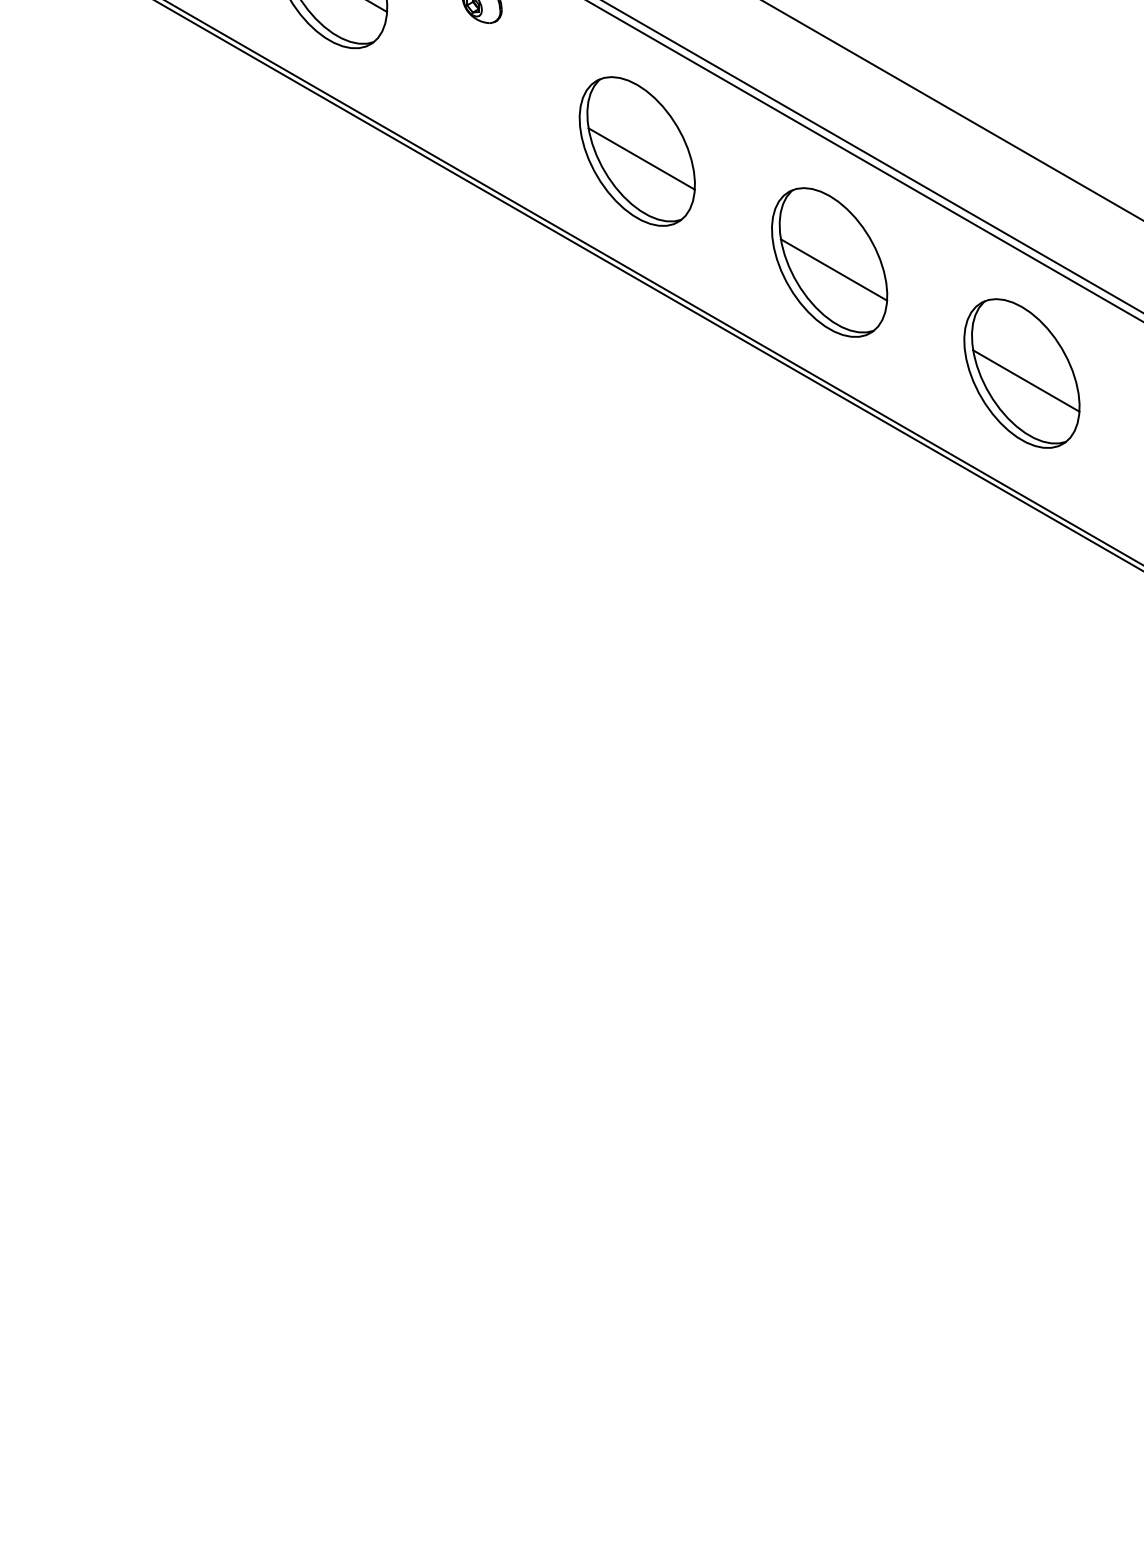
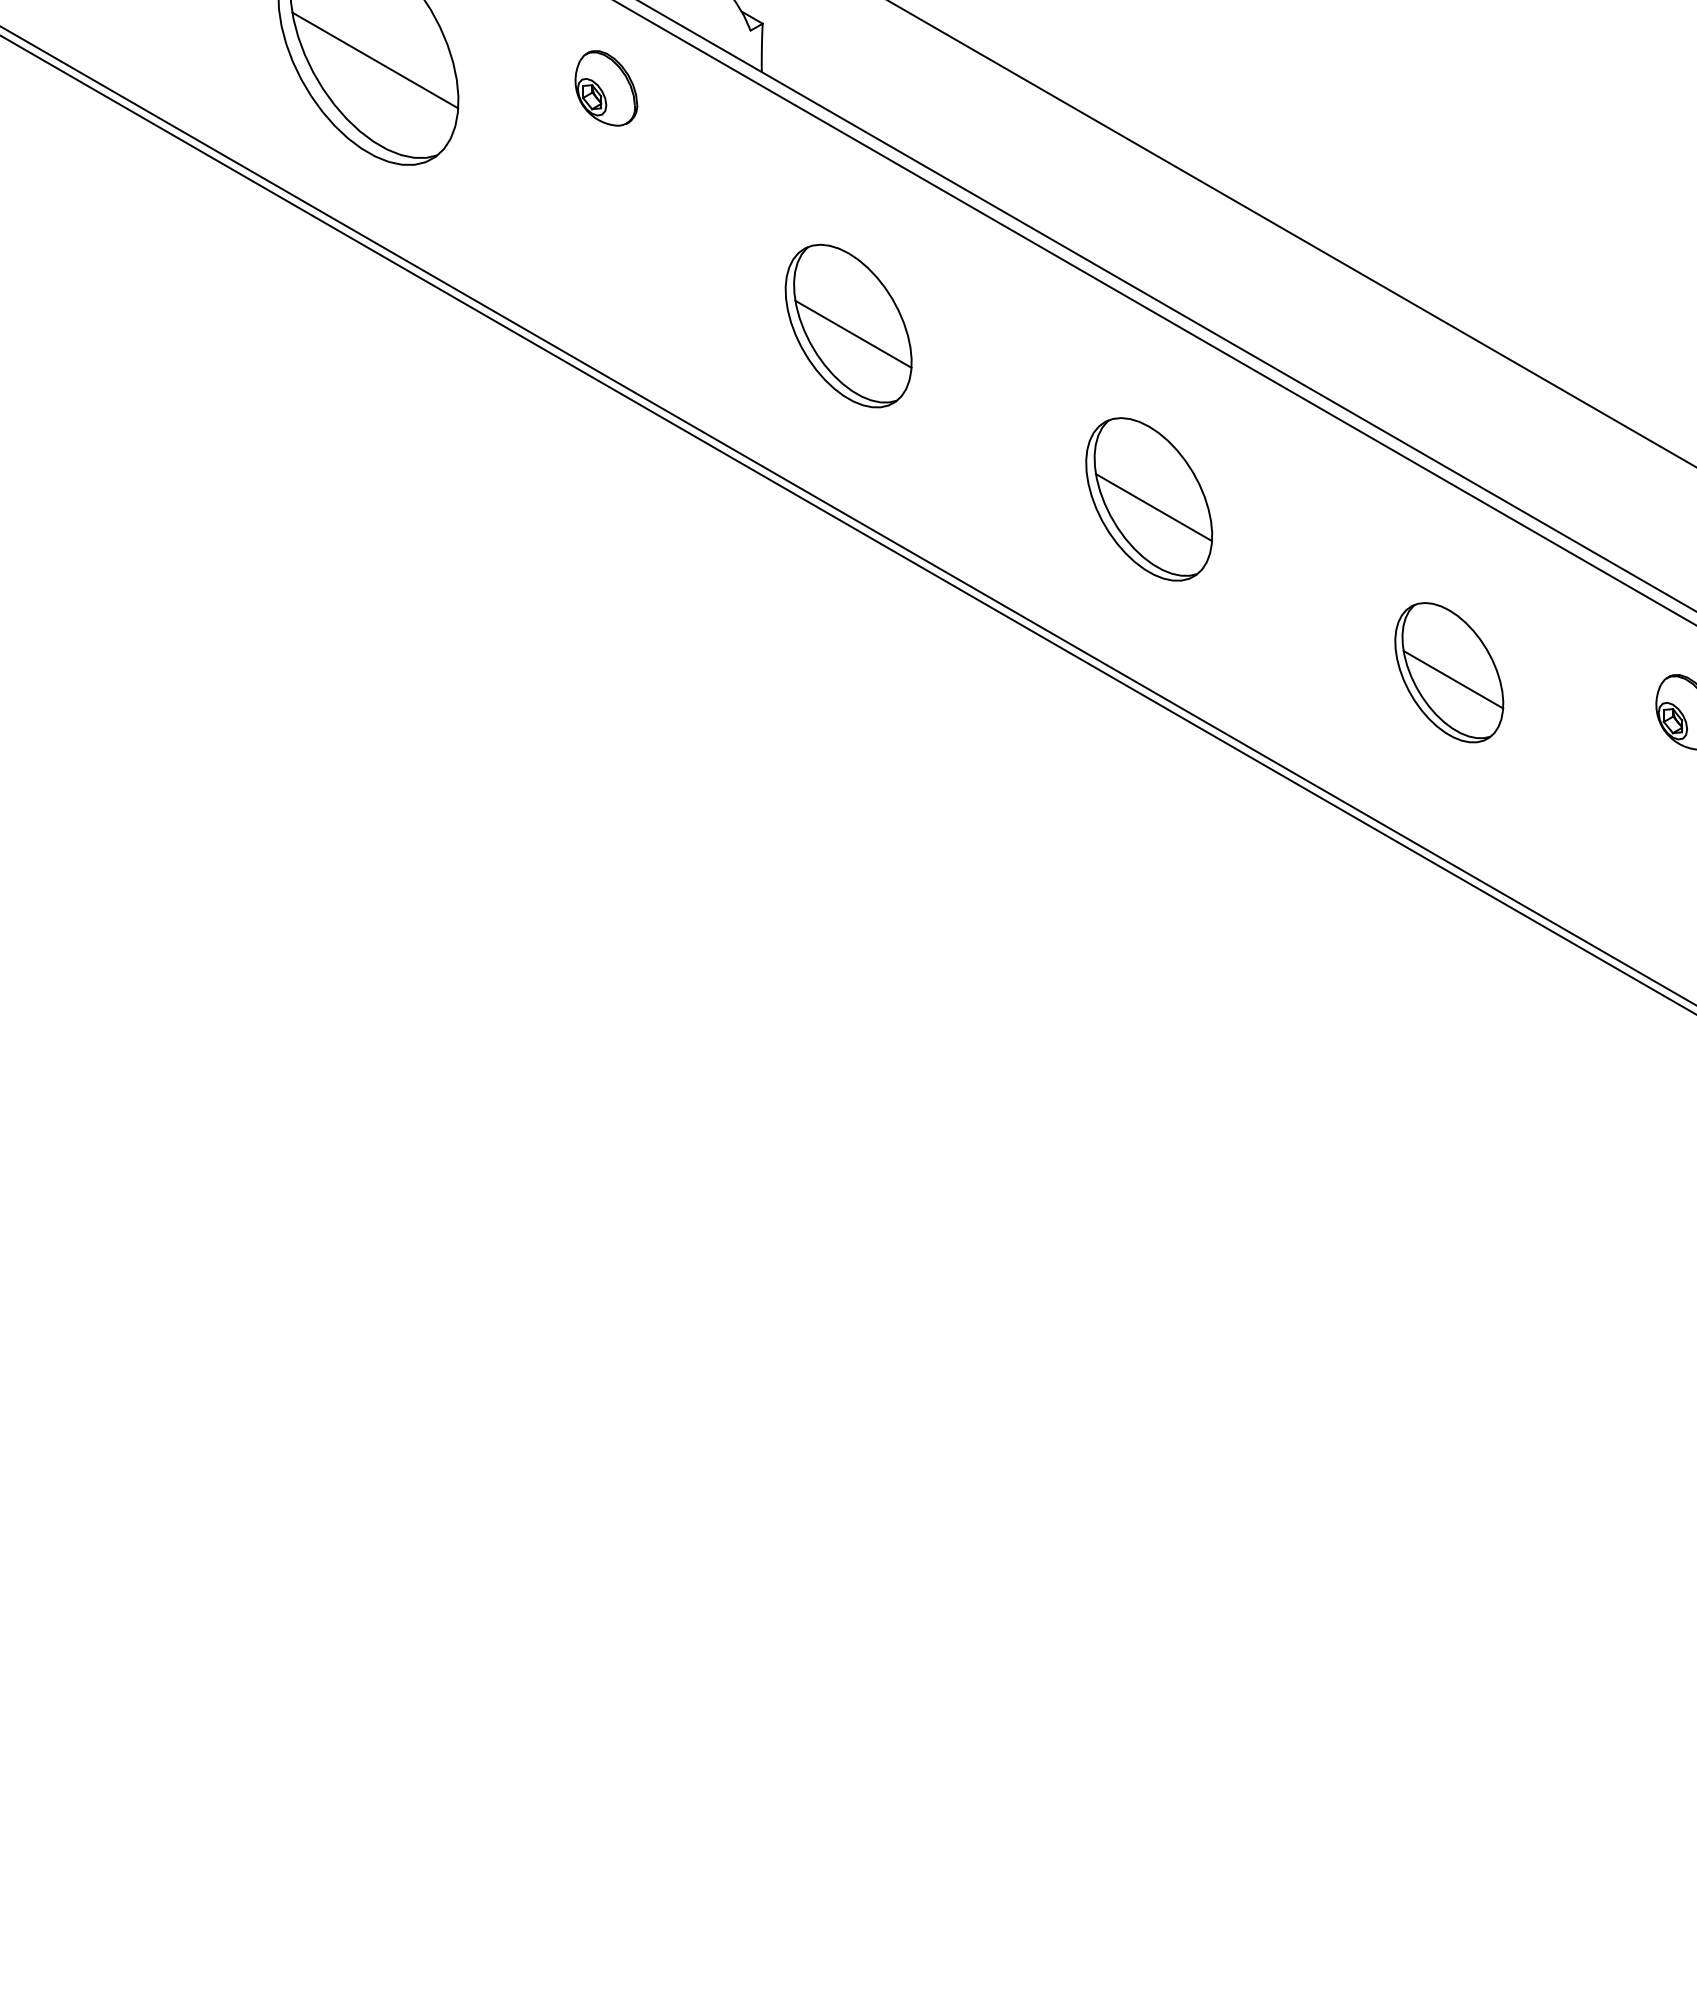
part: (636, 151) -> (847, 326), size x0.7
part: (829, 262) -> (1148, 499), size x0.7
part: (1021, 373) -> (1448, 672), size x0.6

